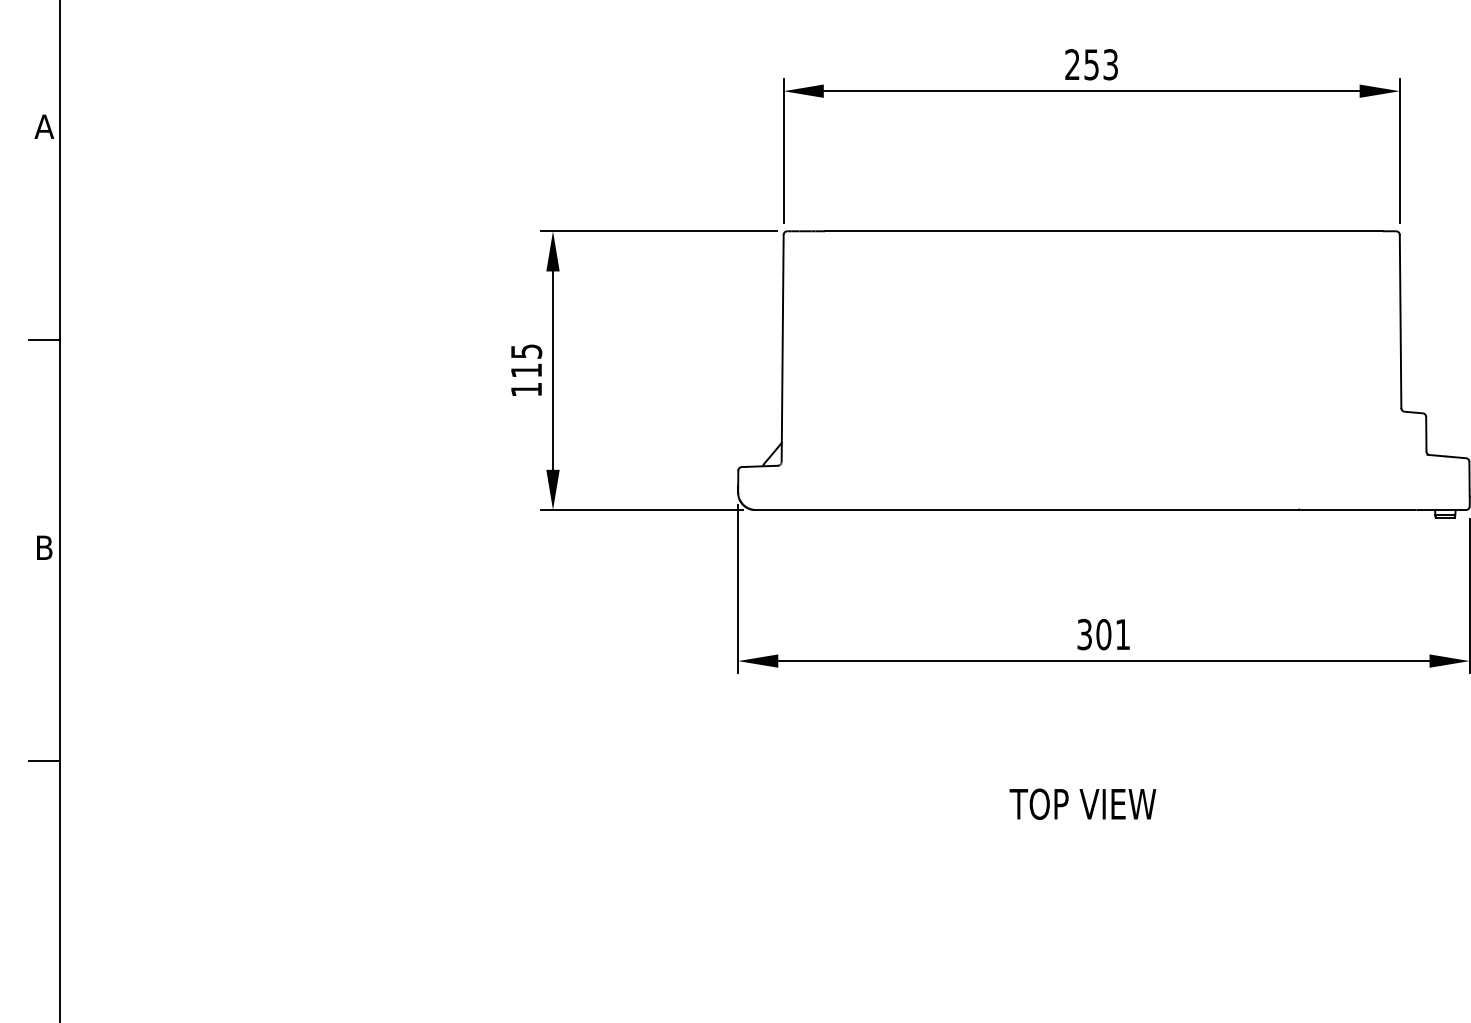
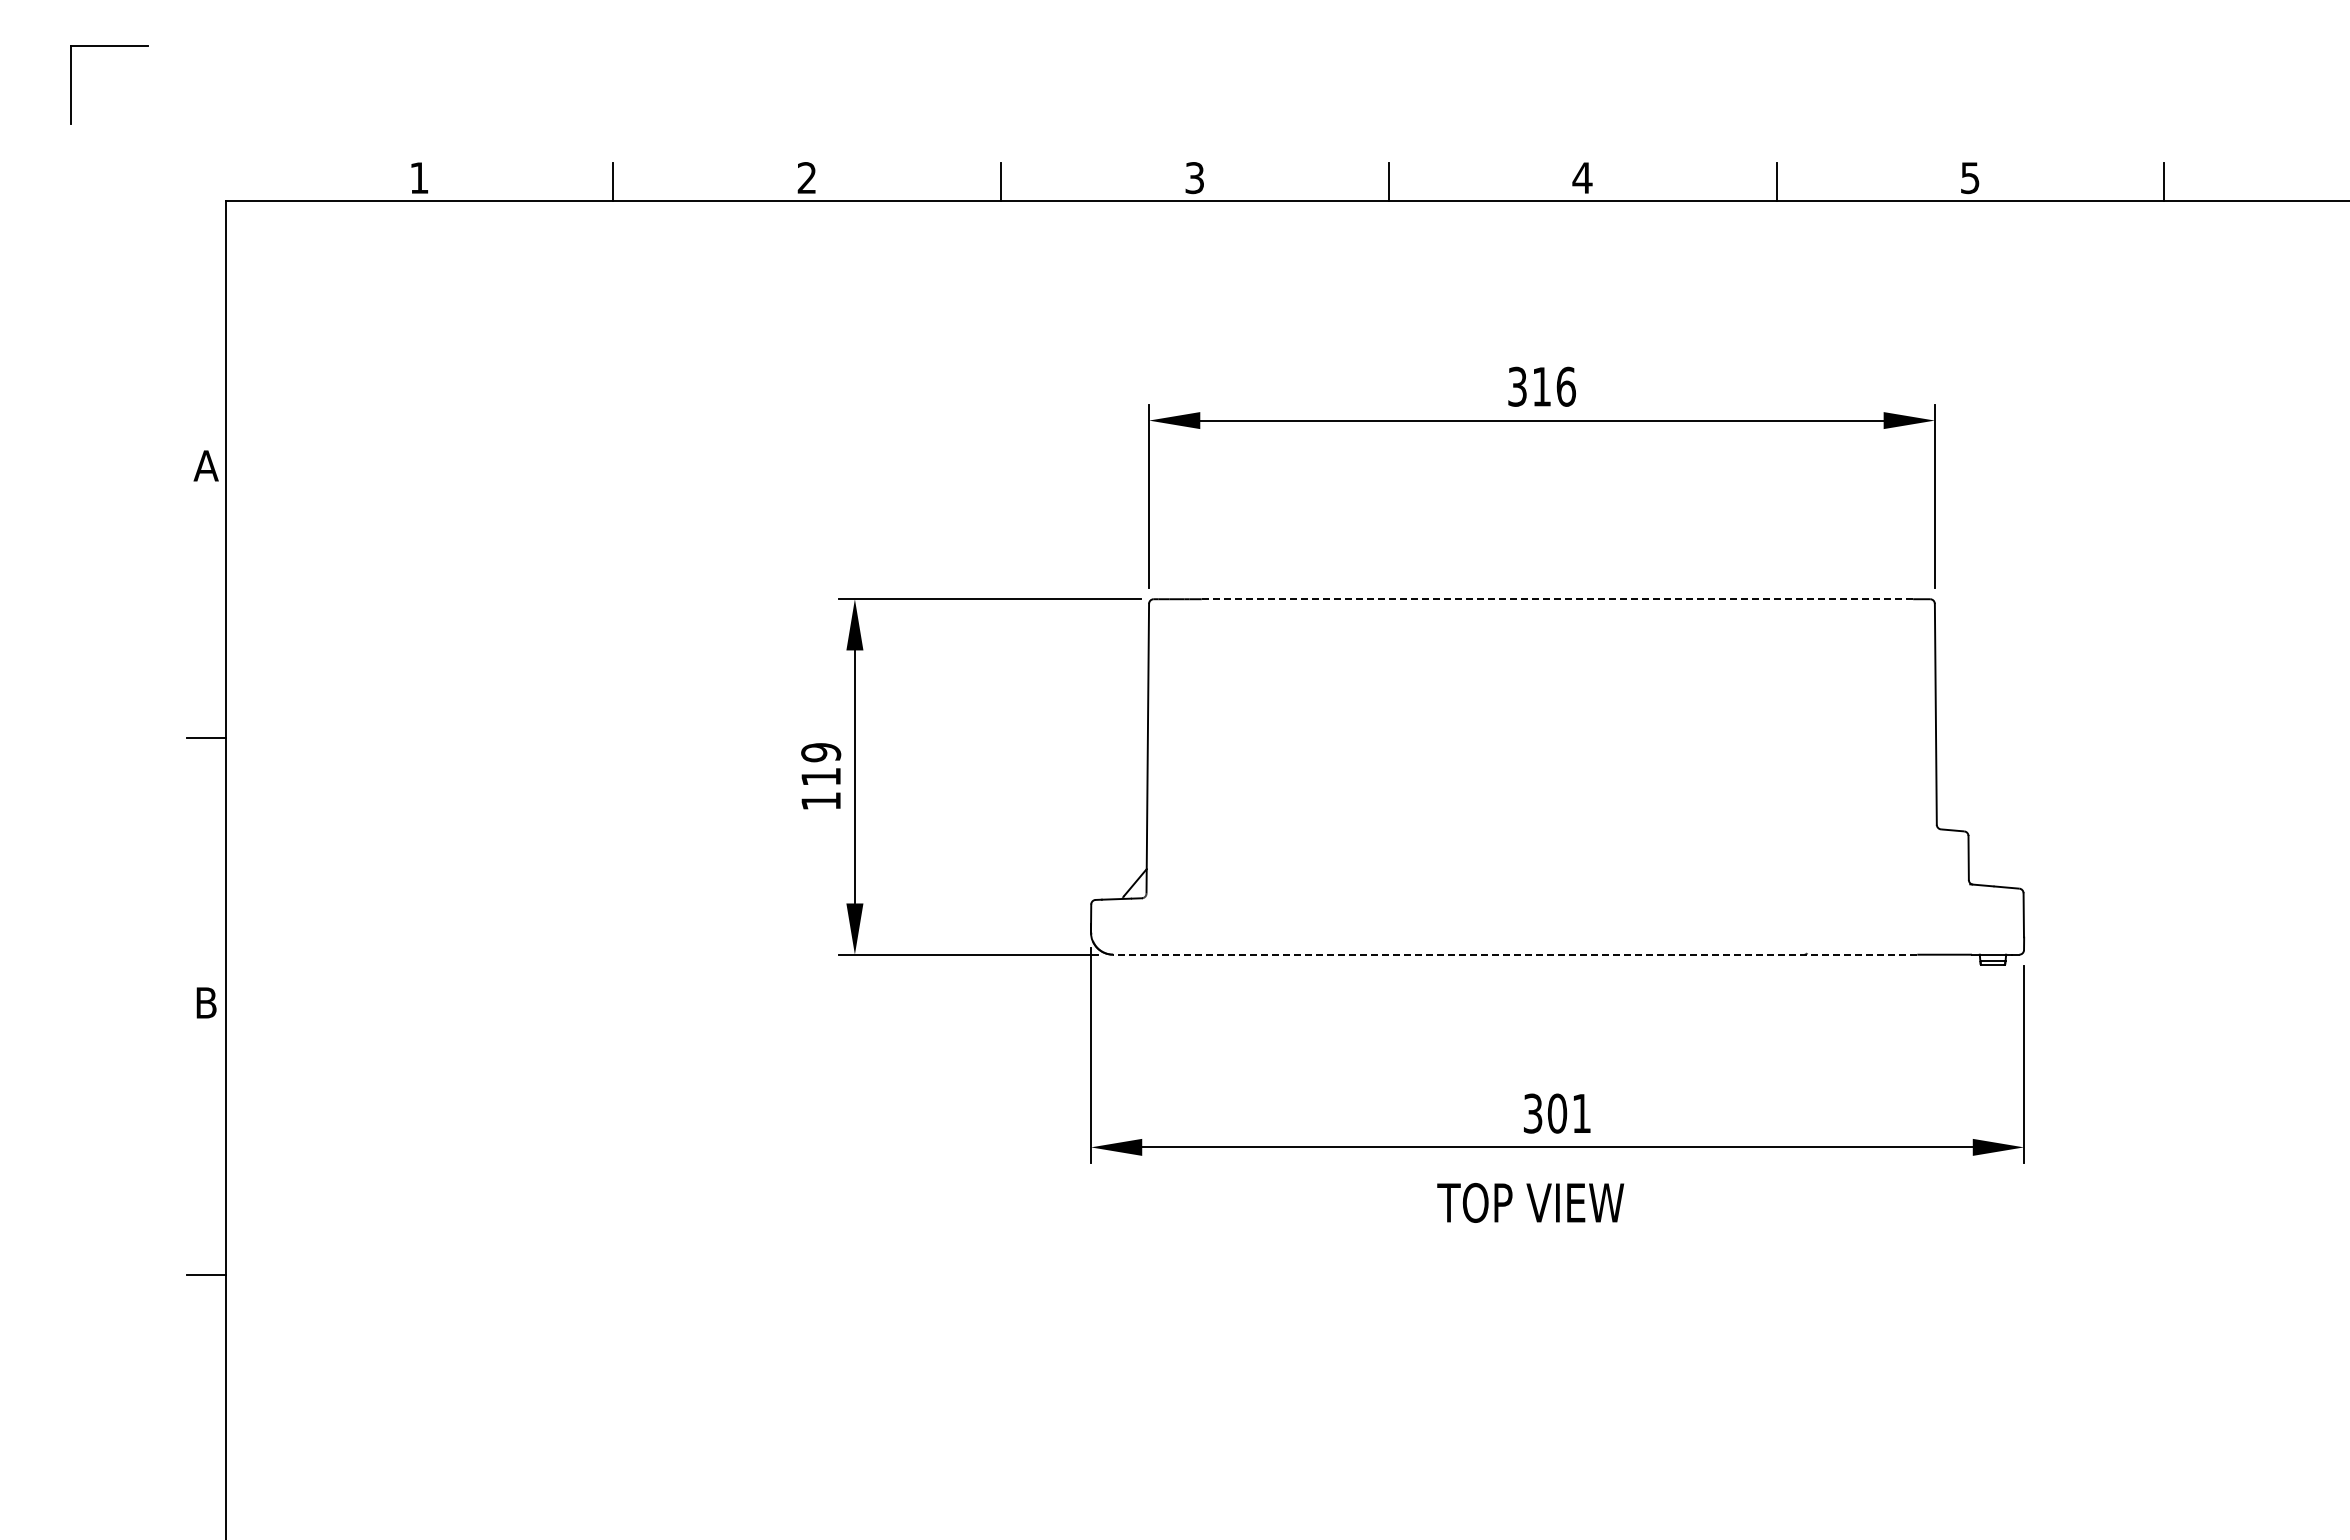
text: (1091, 64) -> (1541, 386), 253 -> 316
line: (1103, 231) -> (1557, 599), solid -> dashed
text: (526, 351) -> (821, 752), 115 -> 119
line: (1070, 509) -> (1514, 954), solid -> dashed
text: (1082, 803) -> (1530, 1202), moved

